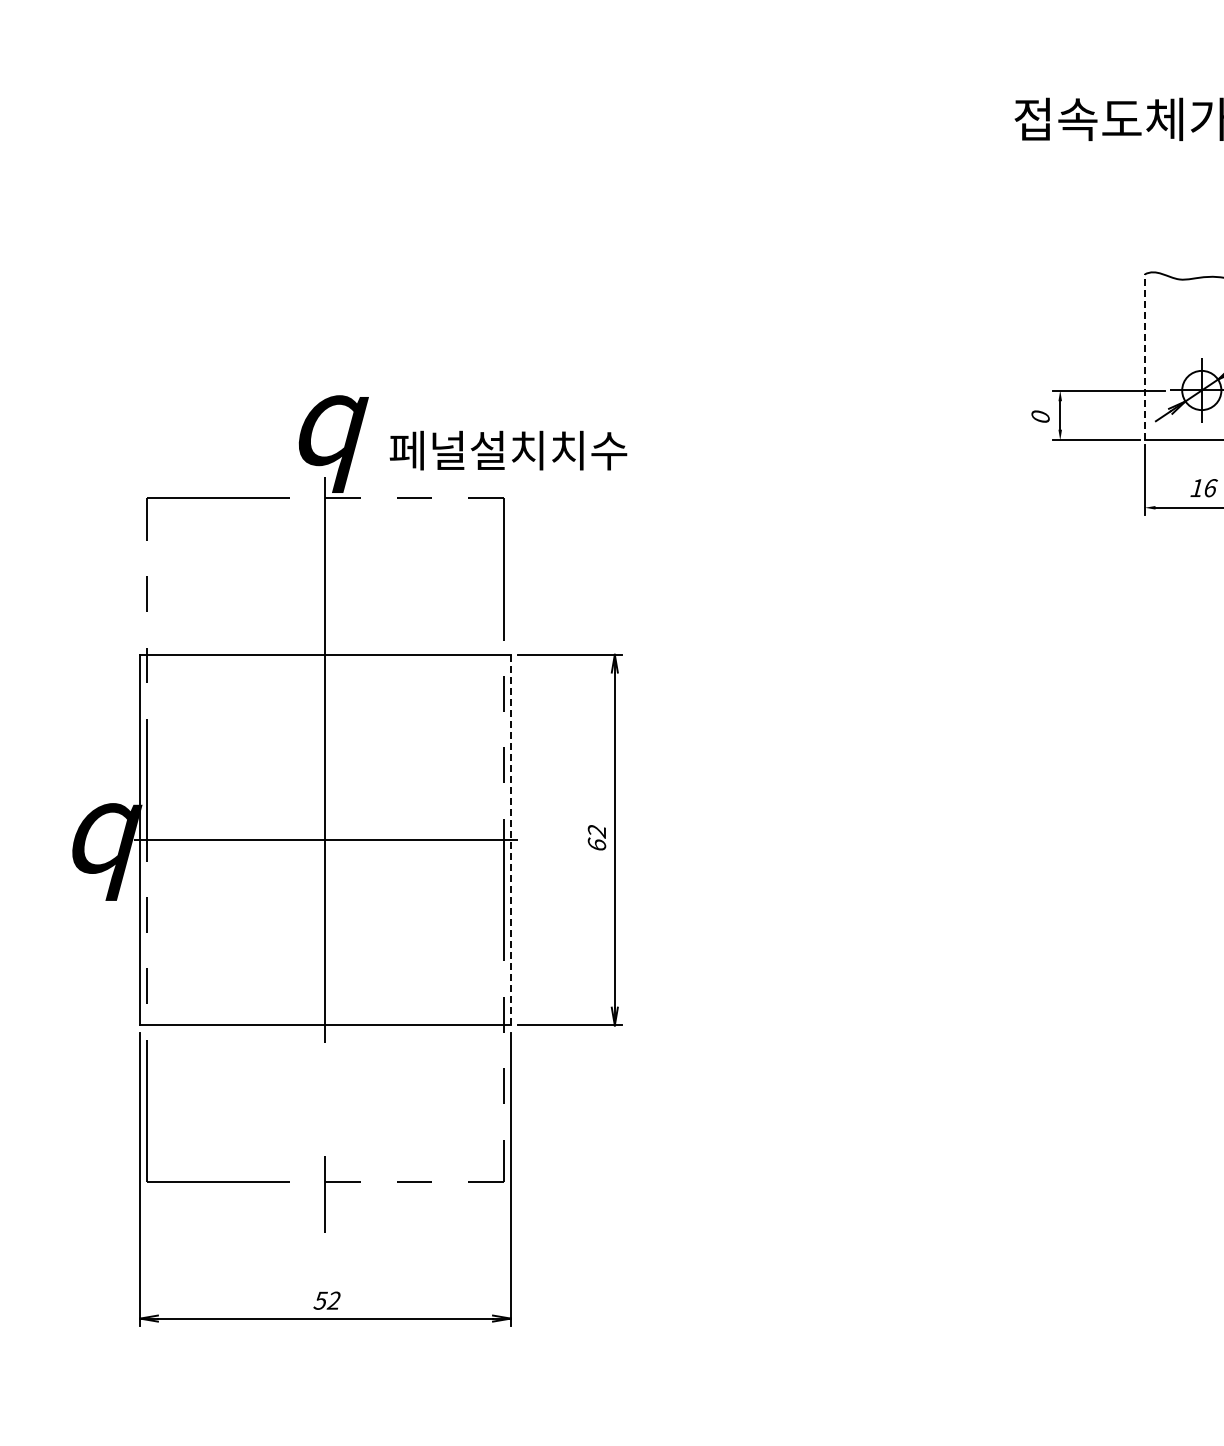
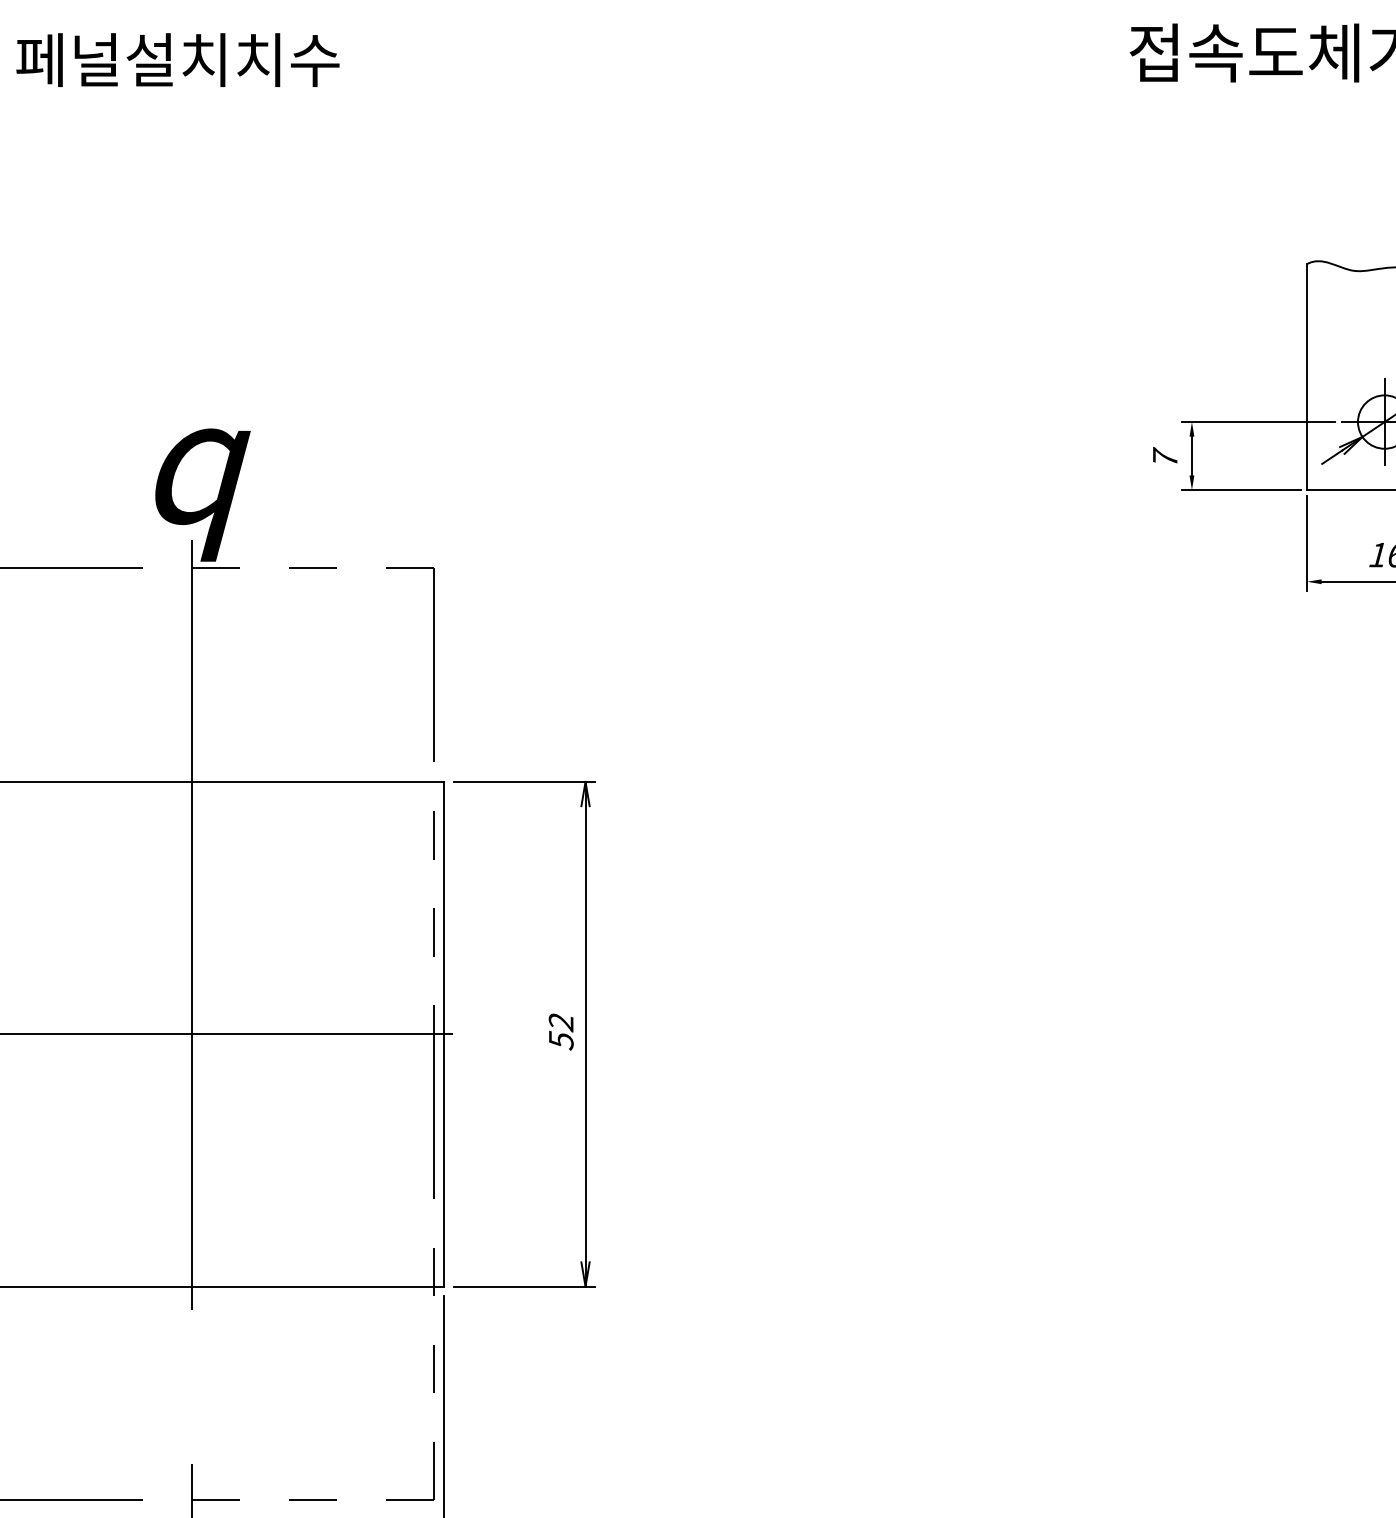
line: (1144, 357) -> (1306, 377), dashed -> solid
text: (1040, 415) -> (1165, 456), 0 -> 7
text: (508, 450) -> (177, 59), moved
line: (510, 840) -> (443, 1034), dashed -> solid
text: (596, 844) -> (560, 1040), 62 -> 52

